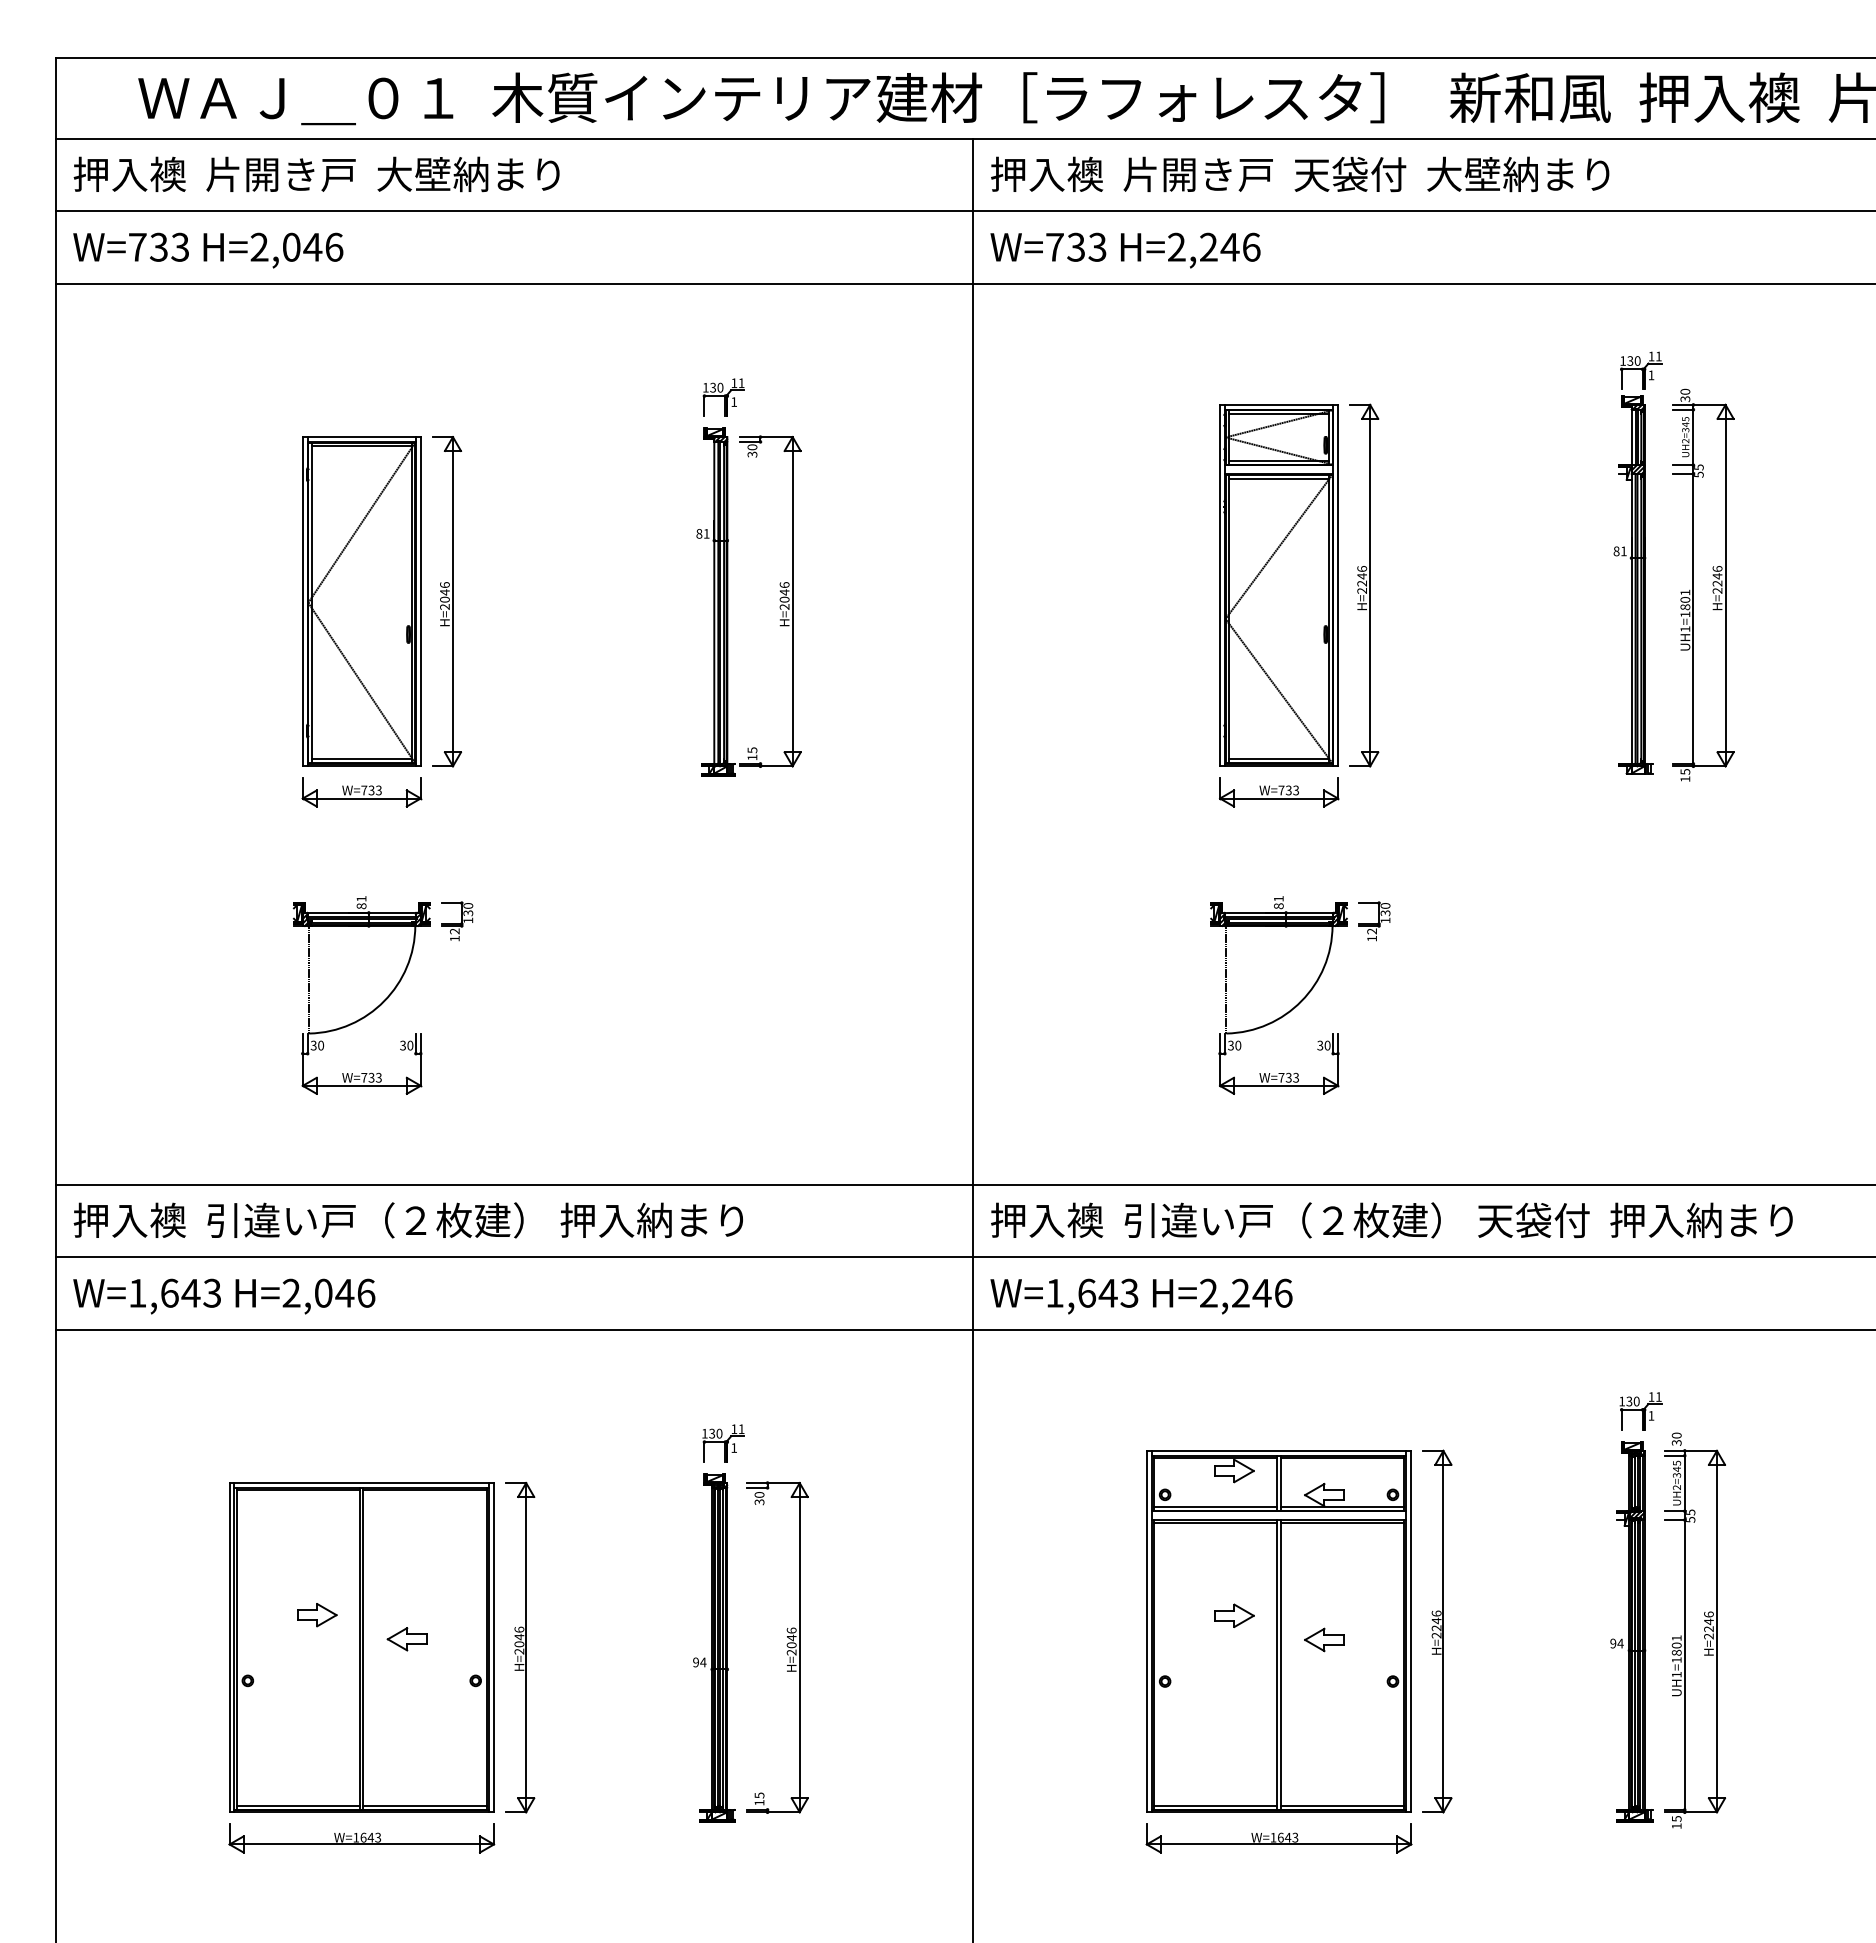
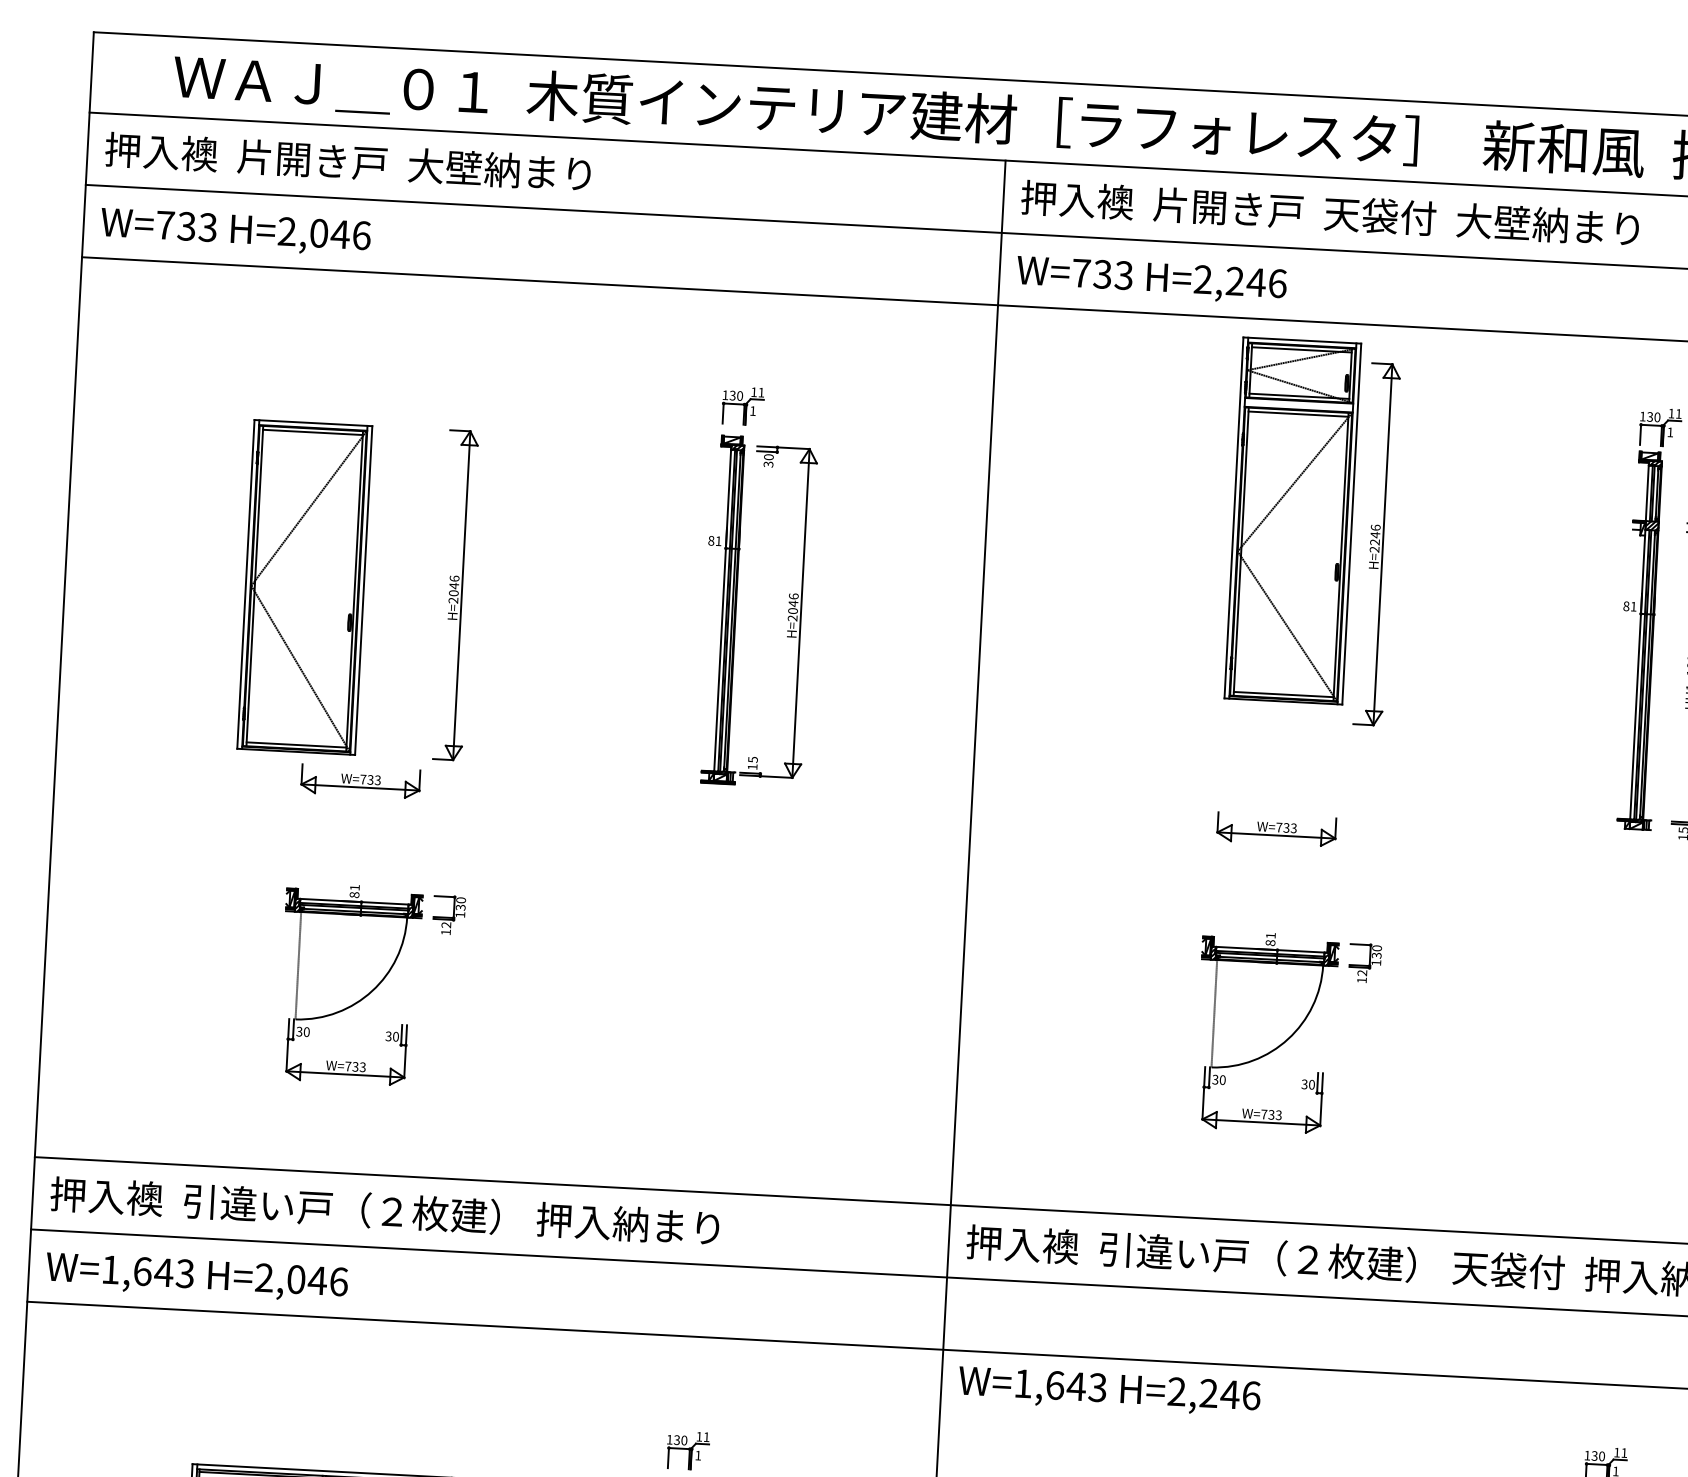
part: (1278, 585) -> (1292, 520), moved
part: (1364, 585) -> (1377, 544), moved
part: (361, 601) -> (304, 587), moved
text: (1141, 1296) -> (1109, 1391), moved

